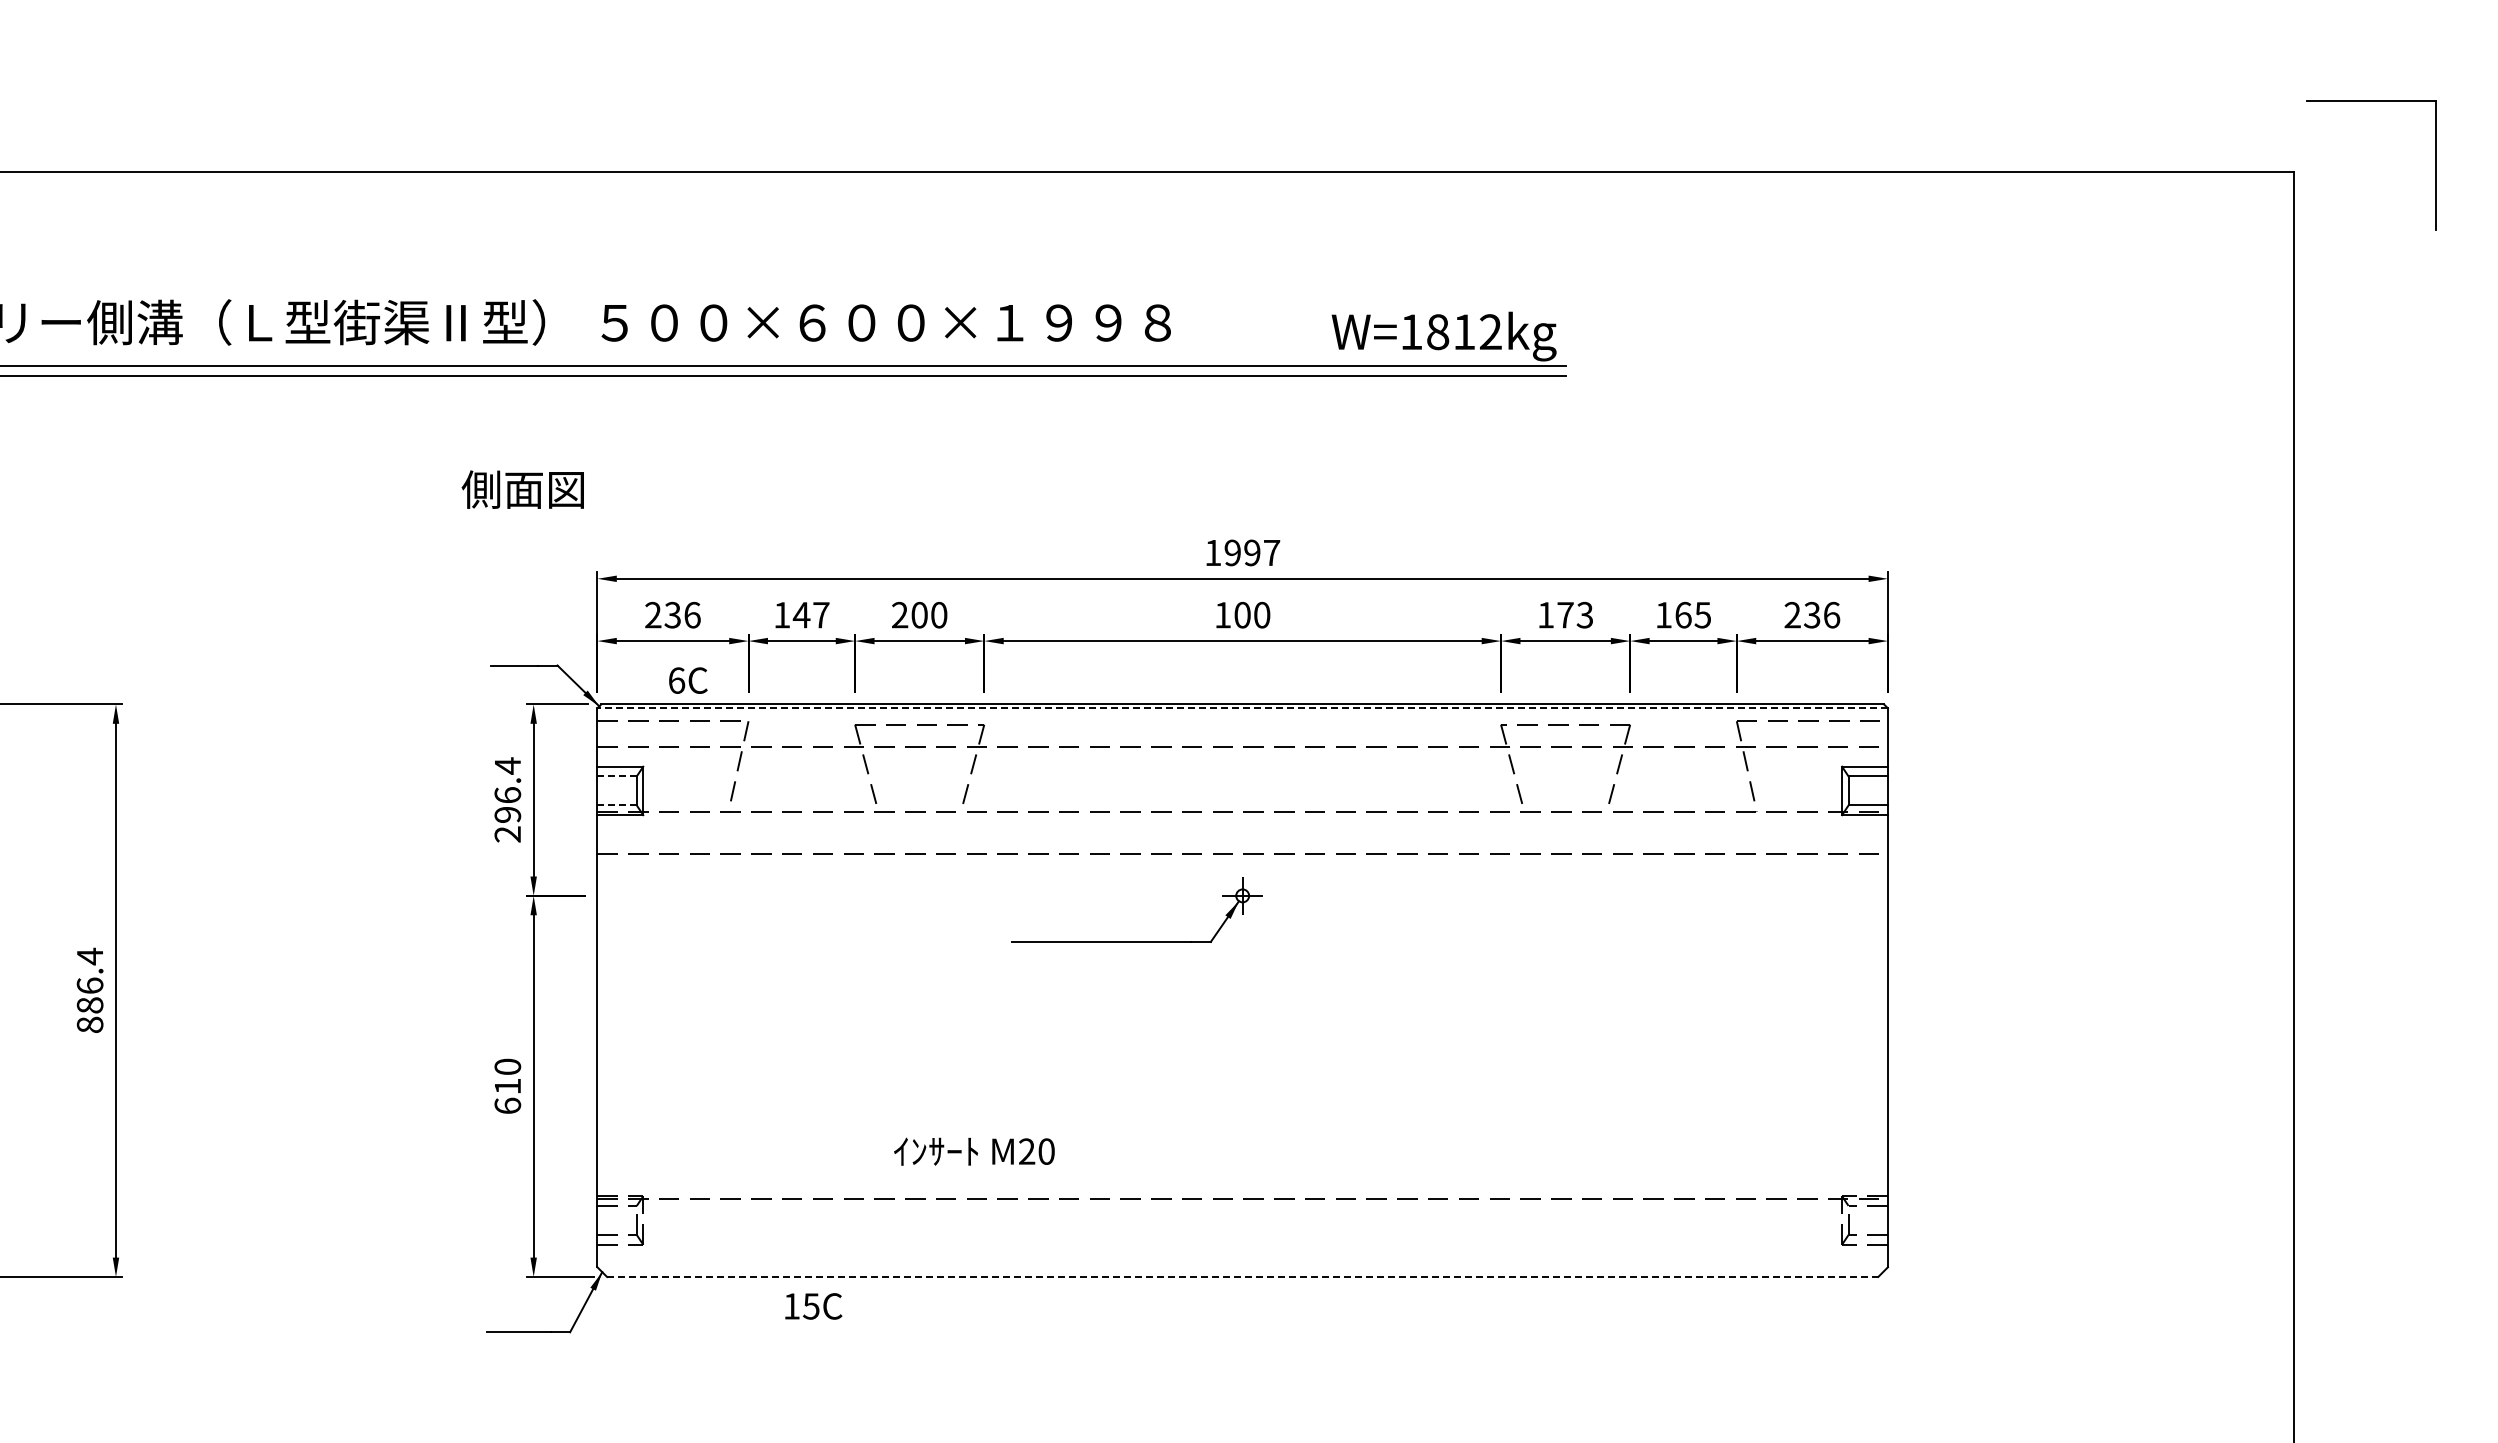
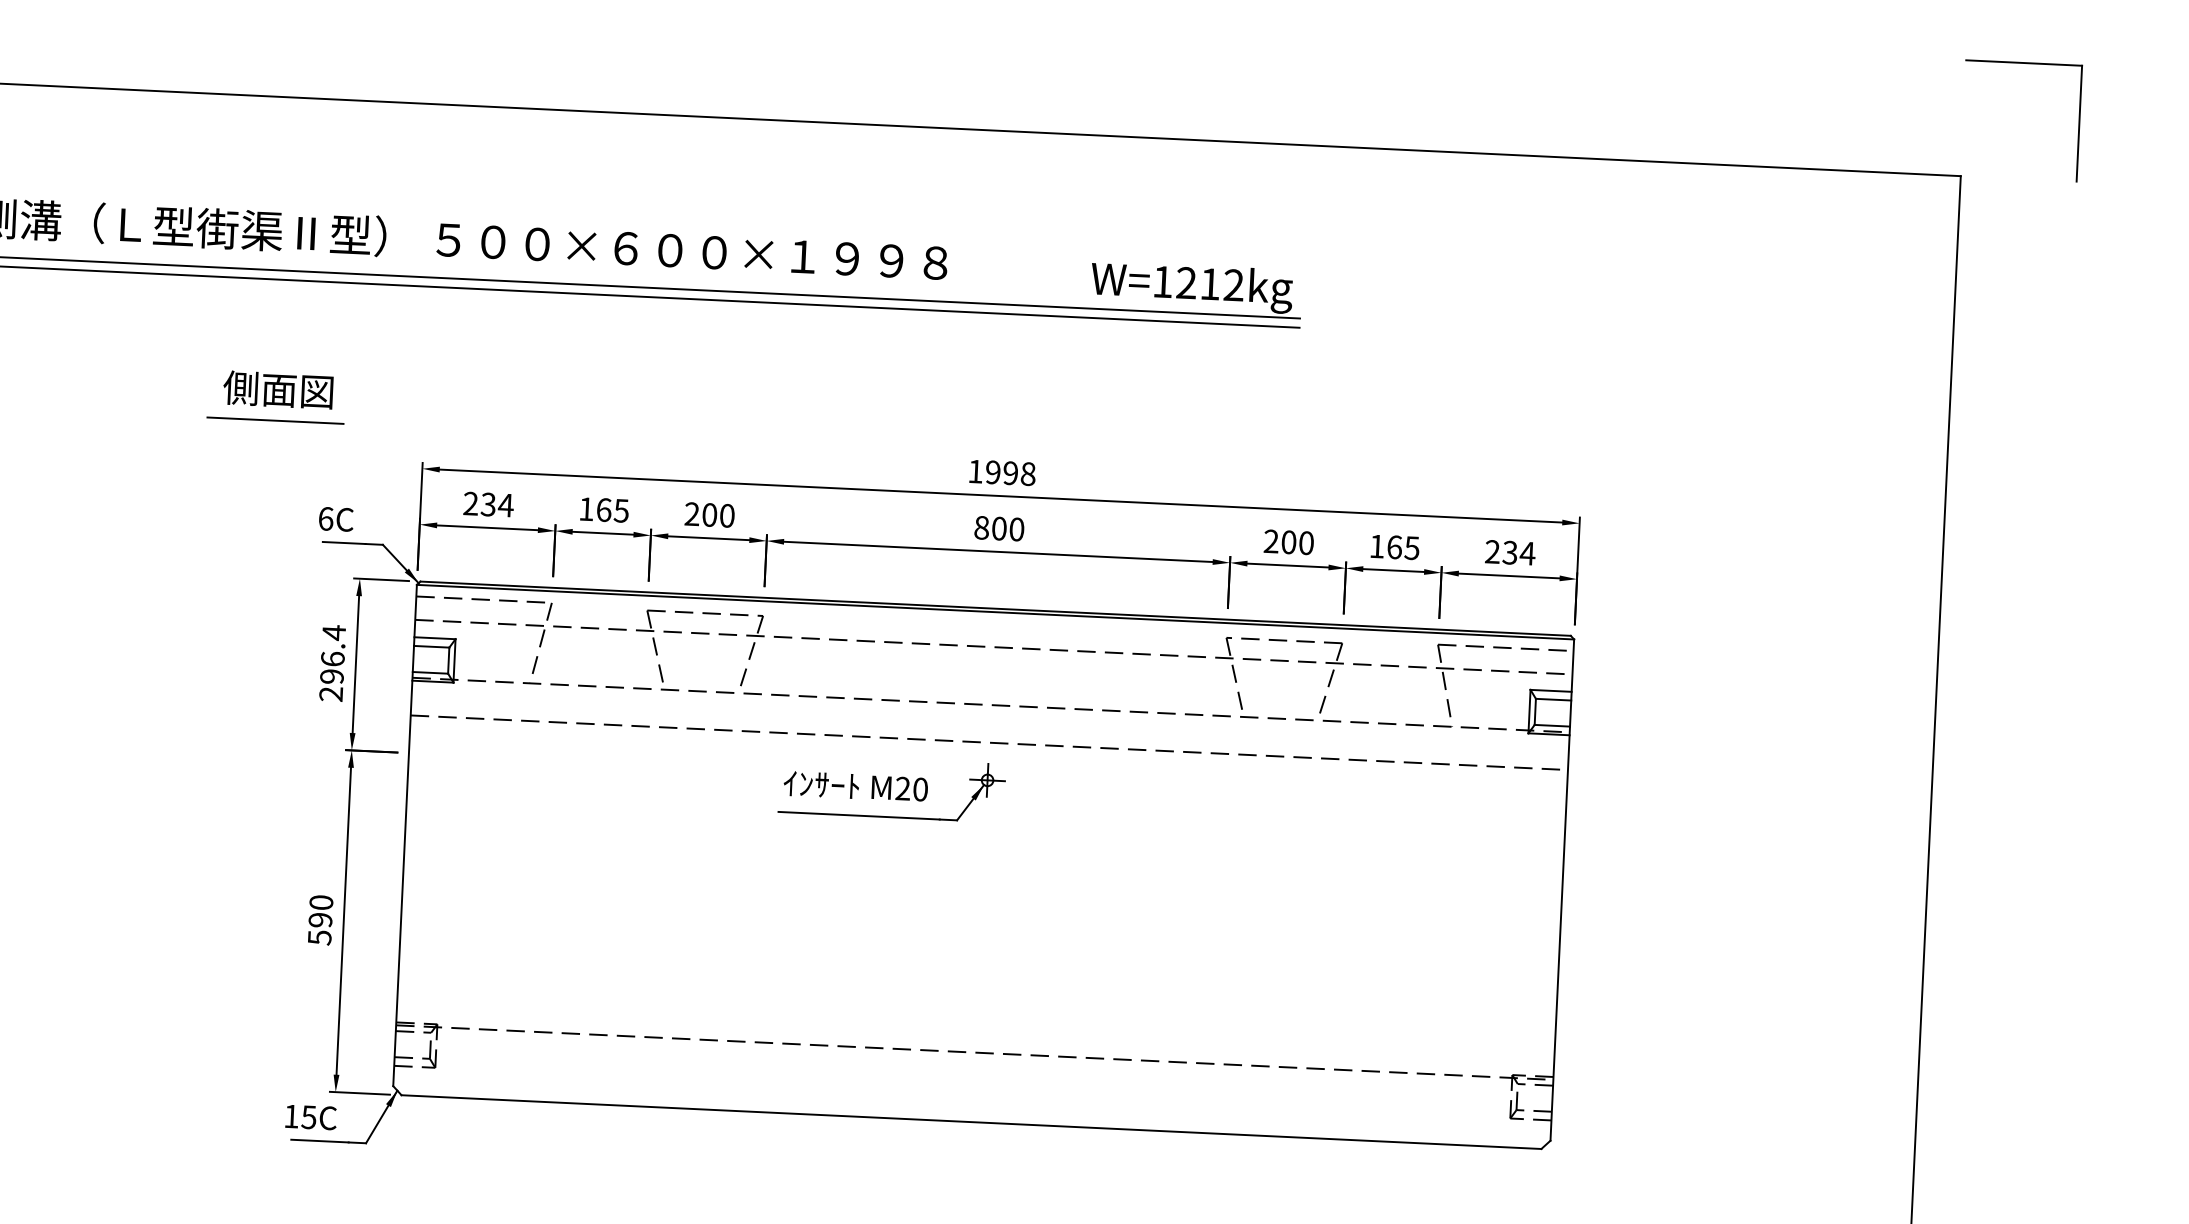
part: (2371, 101) -> (2024, 63), moved
text: (1438, 332) -> (1187, 283), W=1812kg -> W=1212kg
text: (522, 489) -> (277, 389), moved
line: (431, 533) -> (275, 421), added
text: (1272, 552) -> (1028, 473), 1997 -> 1998
text: (692, 614) -> (506, 504), 236 -> 234
text: (810, 614) -> (611, 509), 147 -> 165
text: (1565, 614) -> (1288, 541), 173 -> 200
text: (1831, 614) -> (1527, 552), 236 -> 234
text: (1223, 615) -> (982, 528), 100 -> 800
text: (688, 680) -> (336, 519), moved
line: (1242, 708) -> (995, 612), dashed -> solid
line: (617, 776) -> (432, 646), dashed -> solid
line: (617, 805) -> (430, 672), dashed -> solid
text: (507, 1096) -> (319, 929), 610 -> 590
text: (974, 1151) -> (855, 786), moved
line: (1242, 1276) -> (971, 1121), dashed -> solid
text: (813, 1306) -> (310, 1117), moved

